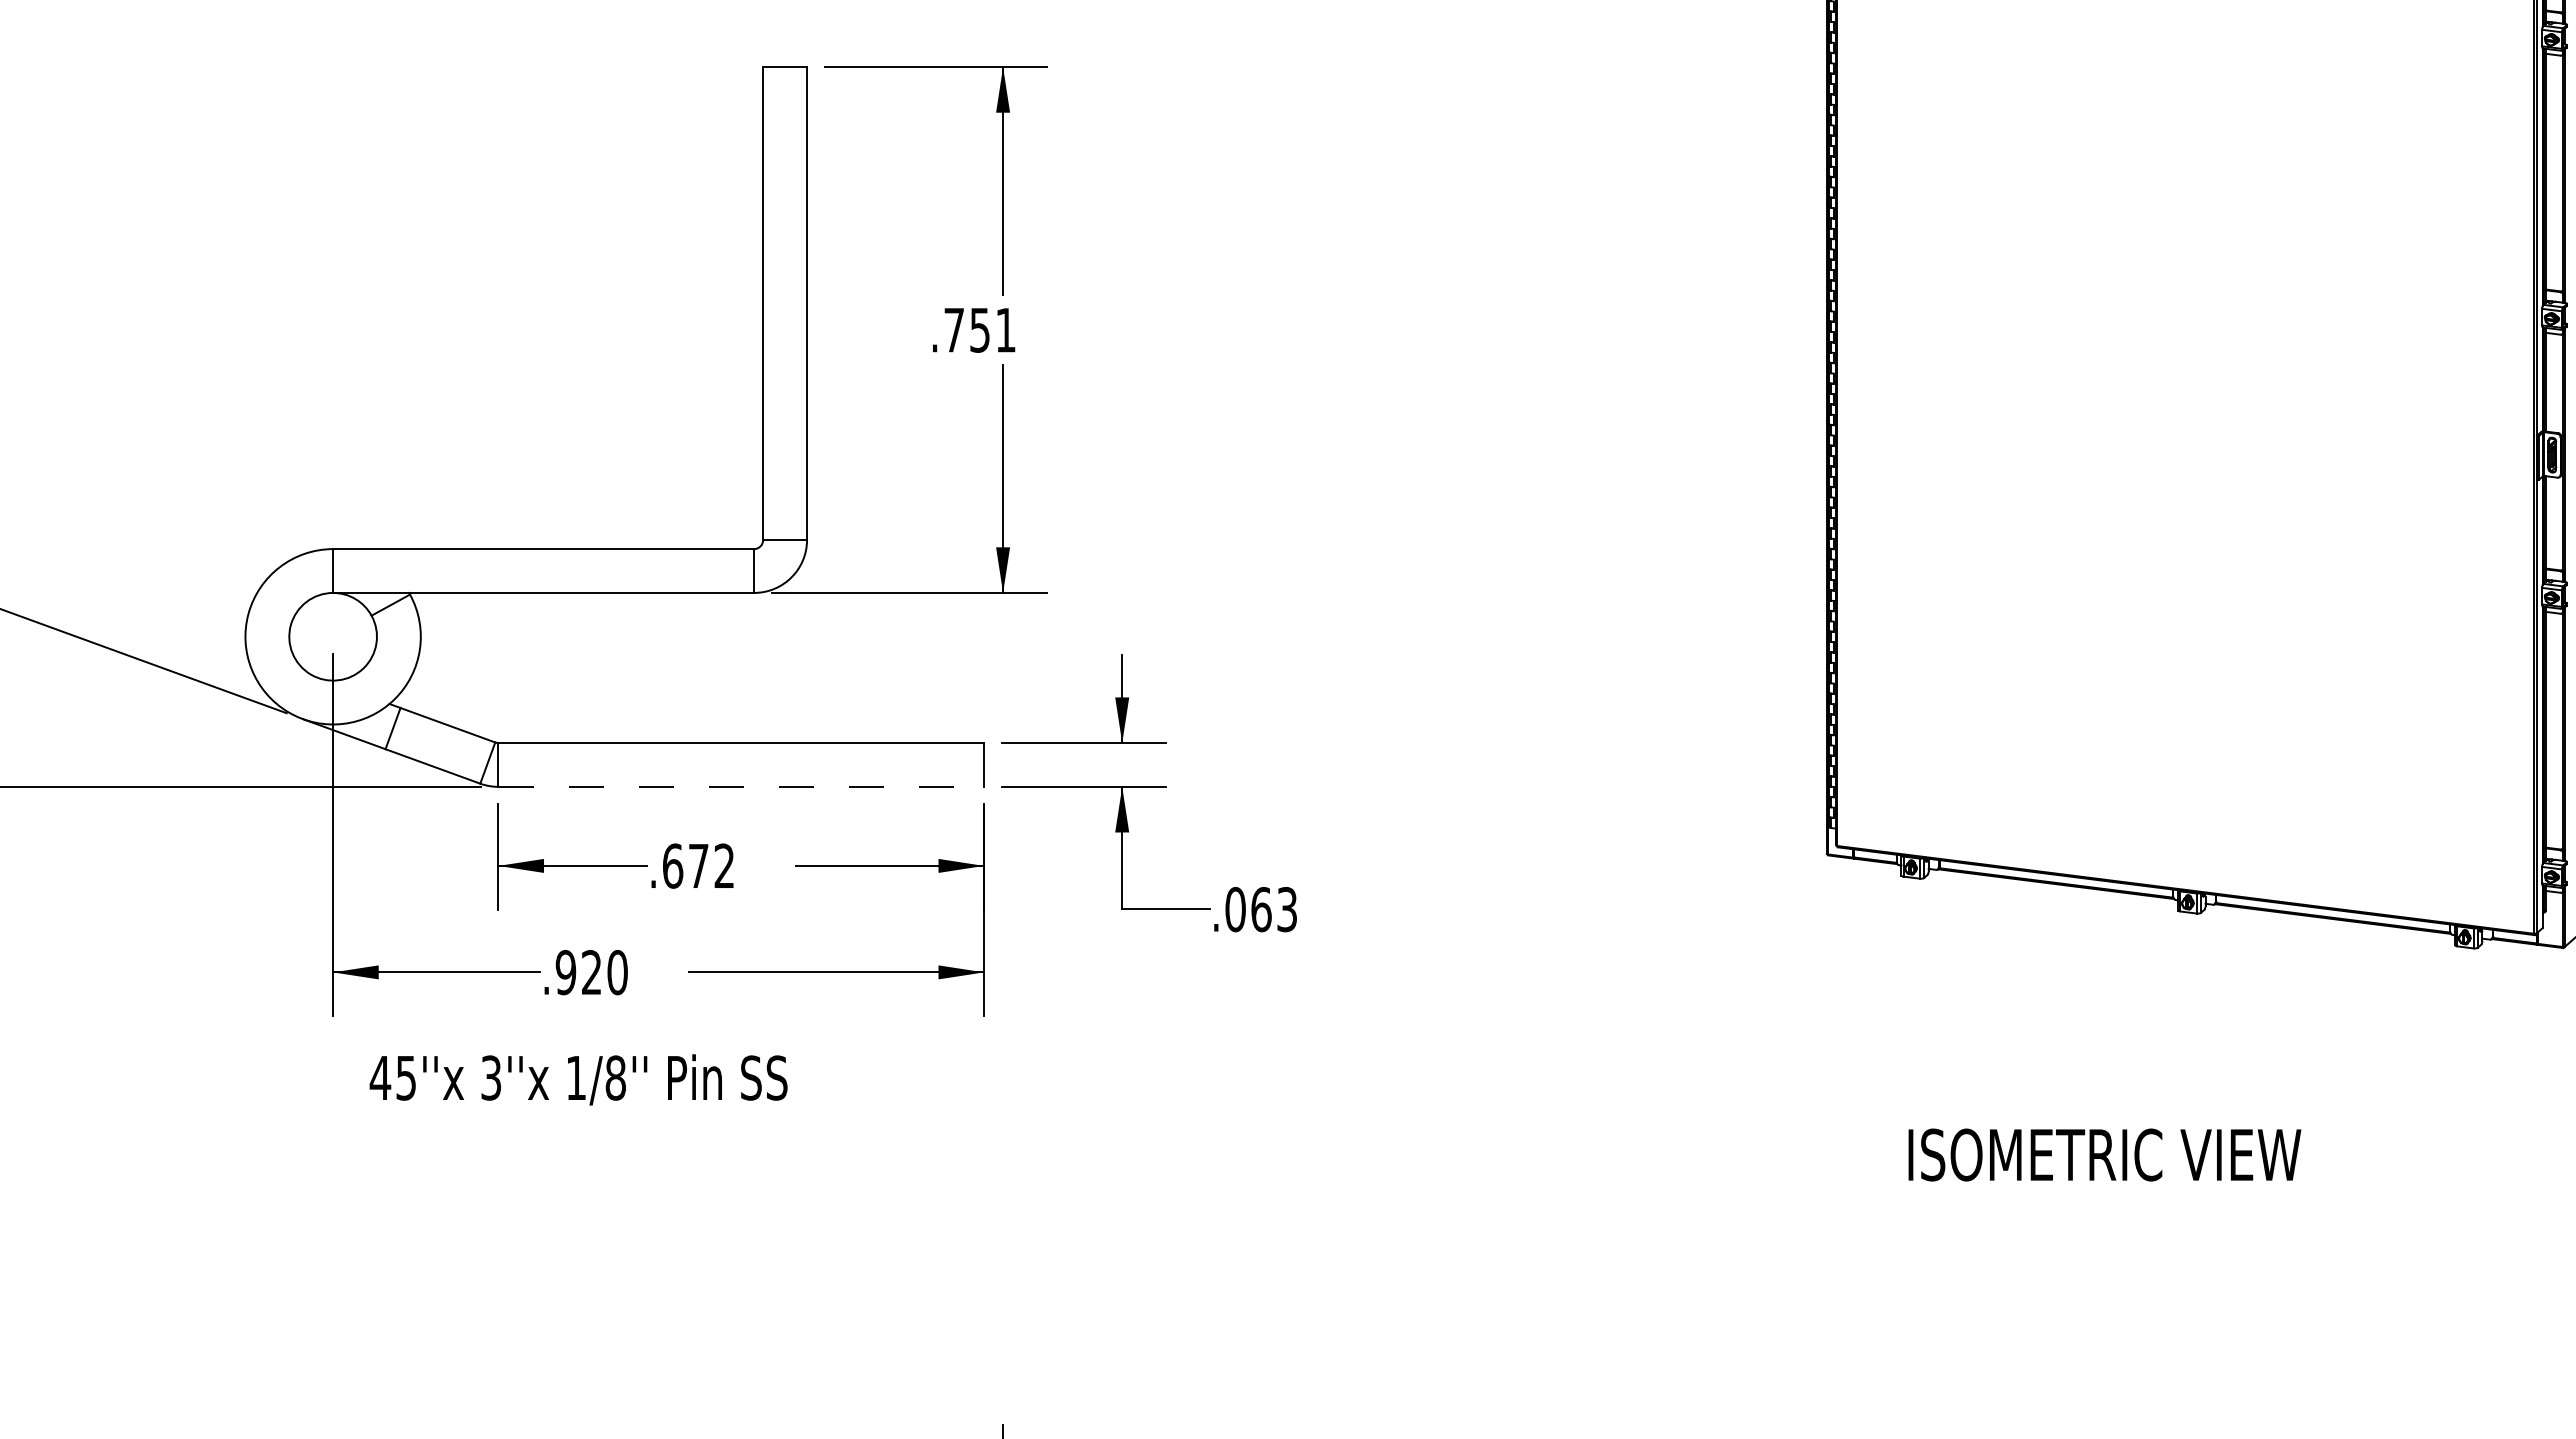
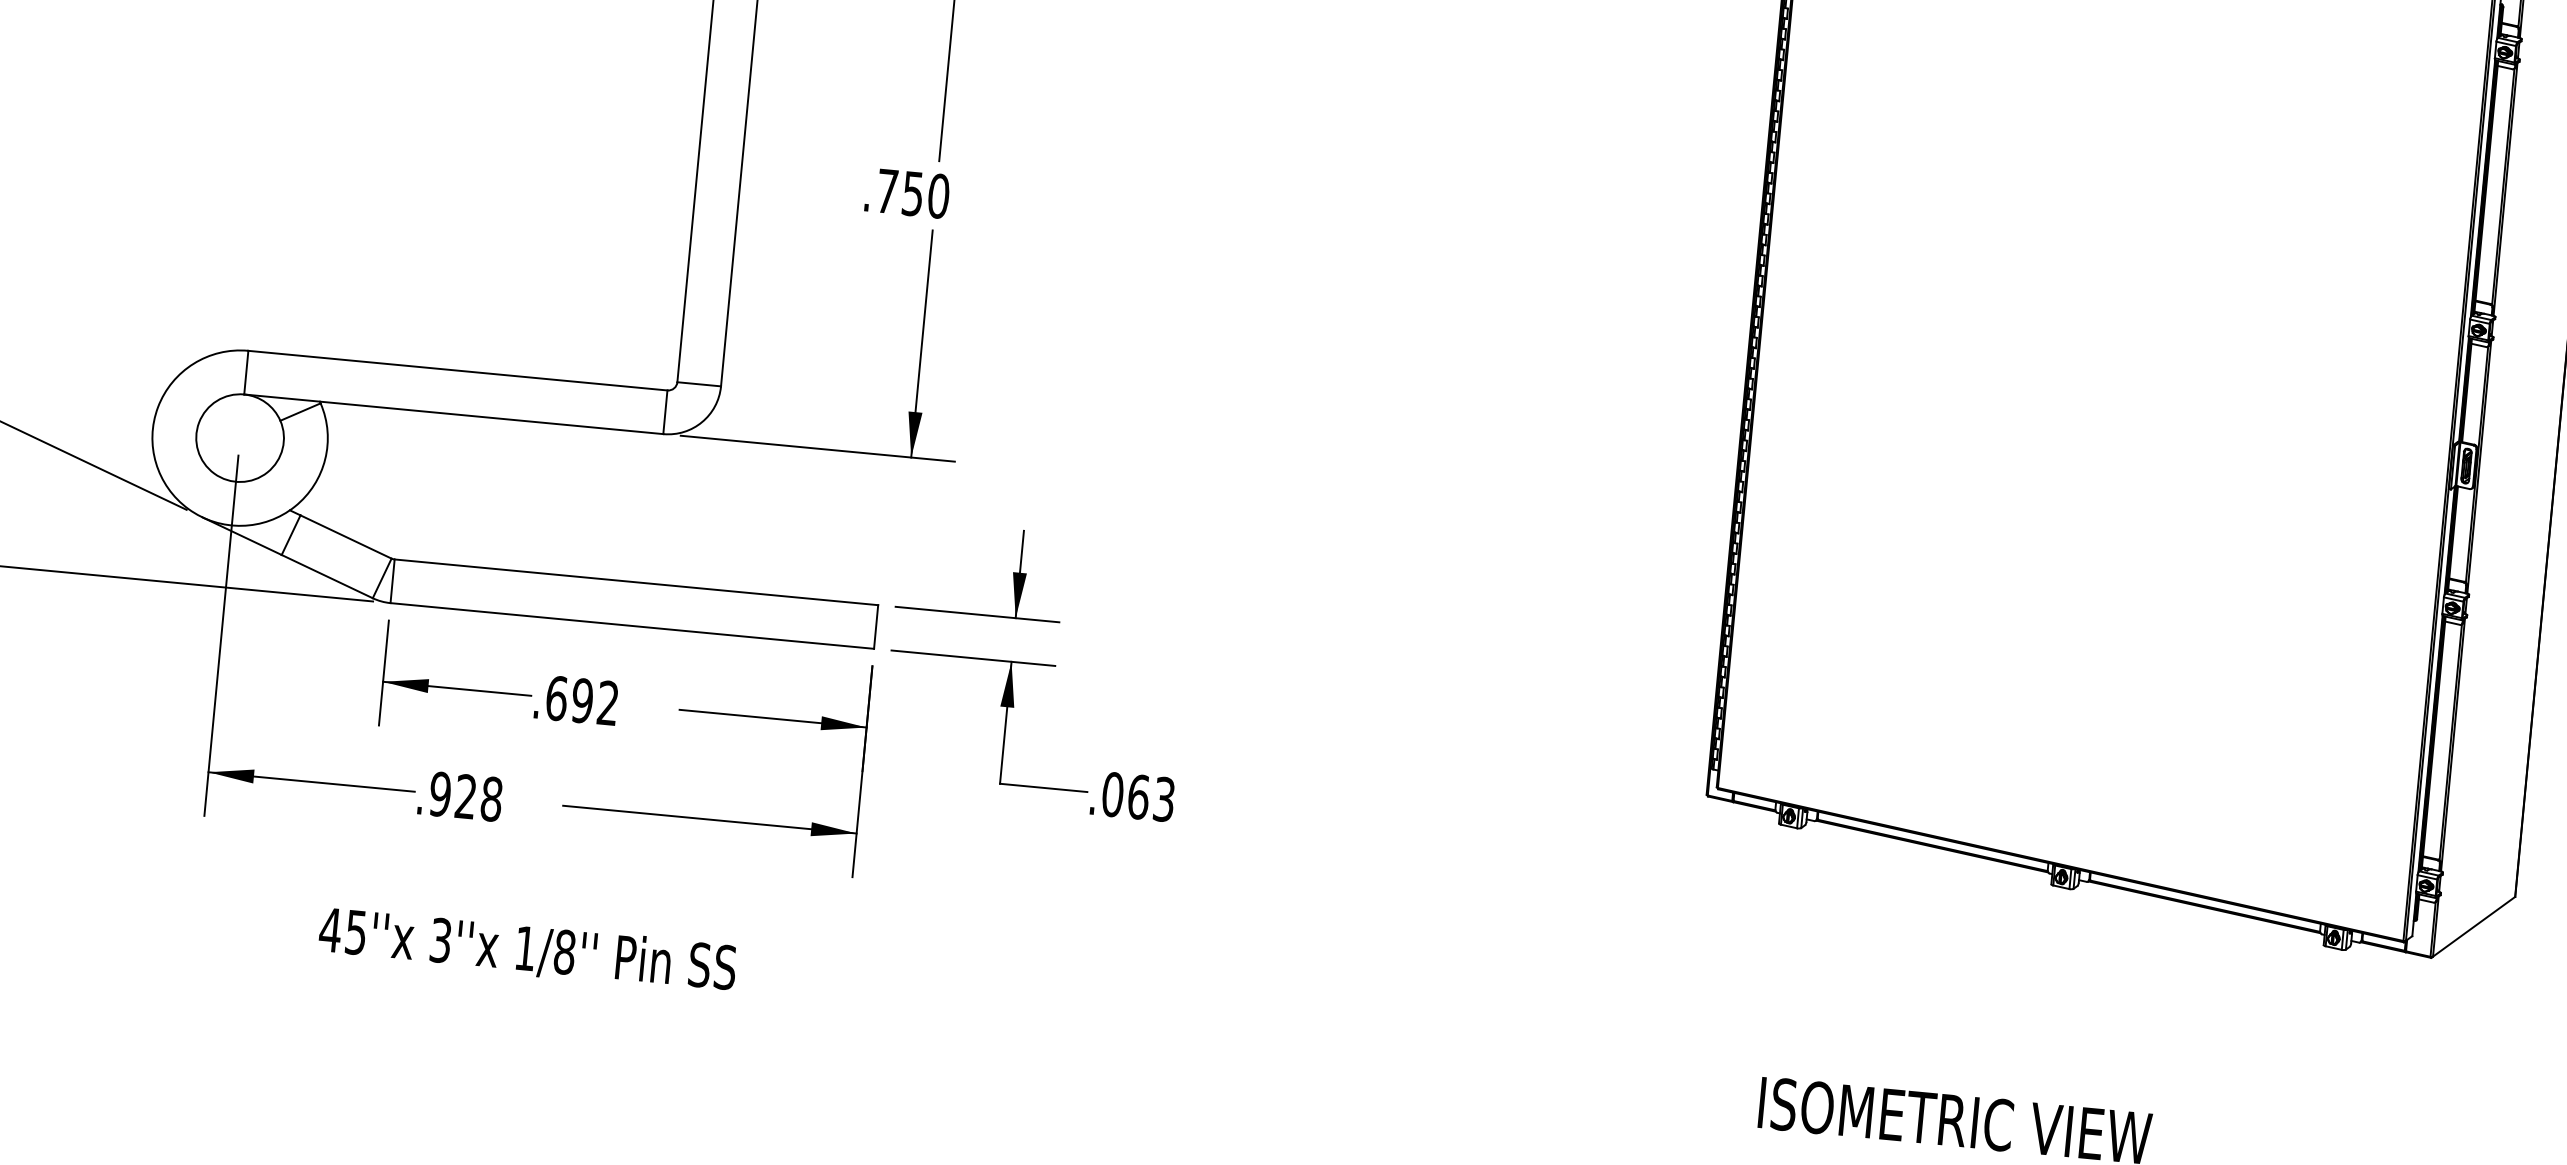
text: (1005, 329) -> (938, 195), .751 -> .750
line: (741, 786) -> (632, 625), dashed -> solid
text: (698, 865) -> (582, 700), .672 -> .692
text: (617, 972) -> (491, 799), .920 -> .928
text: (578, 1079) -> (527, 950), moved

